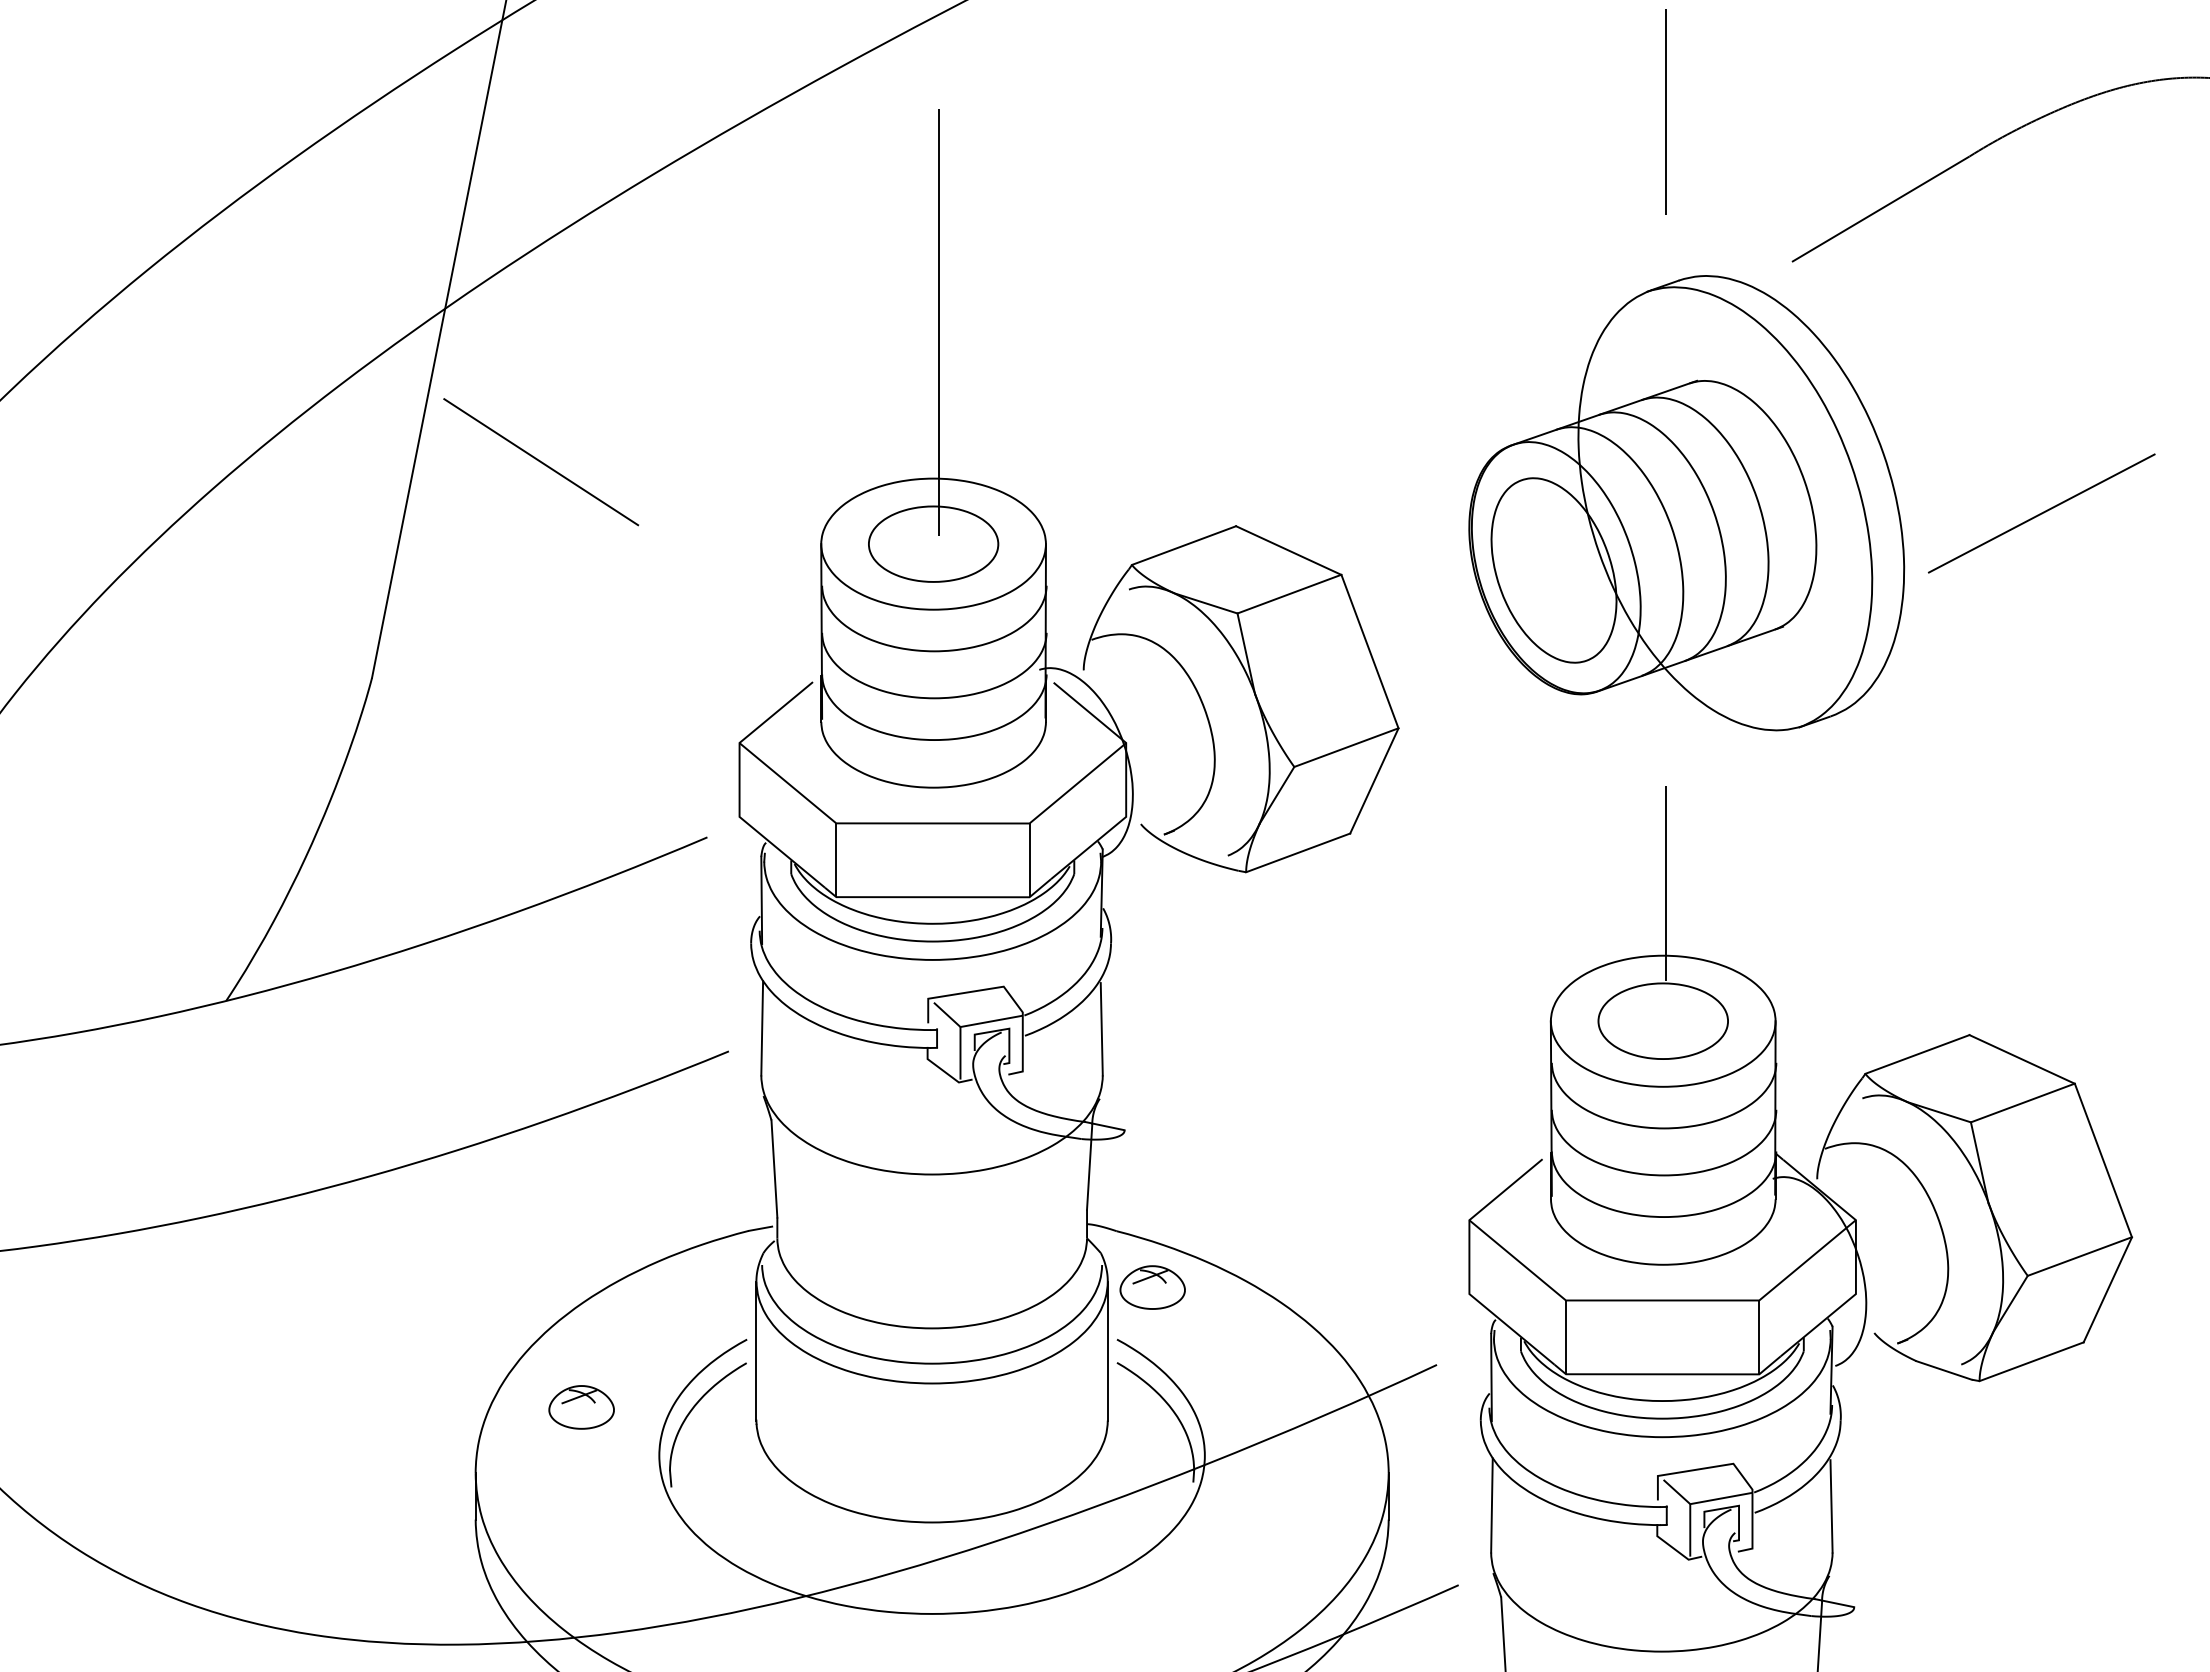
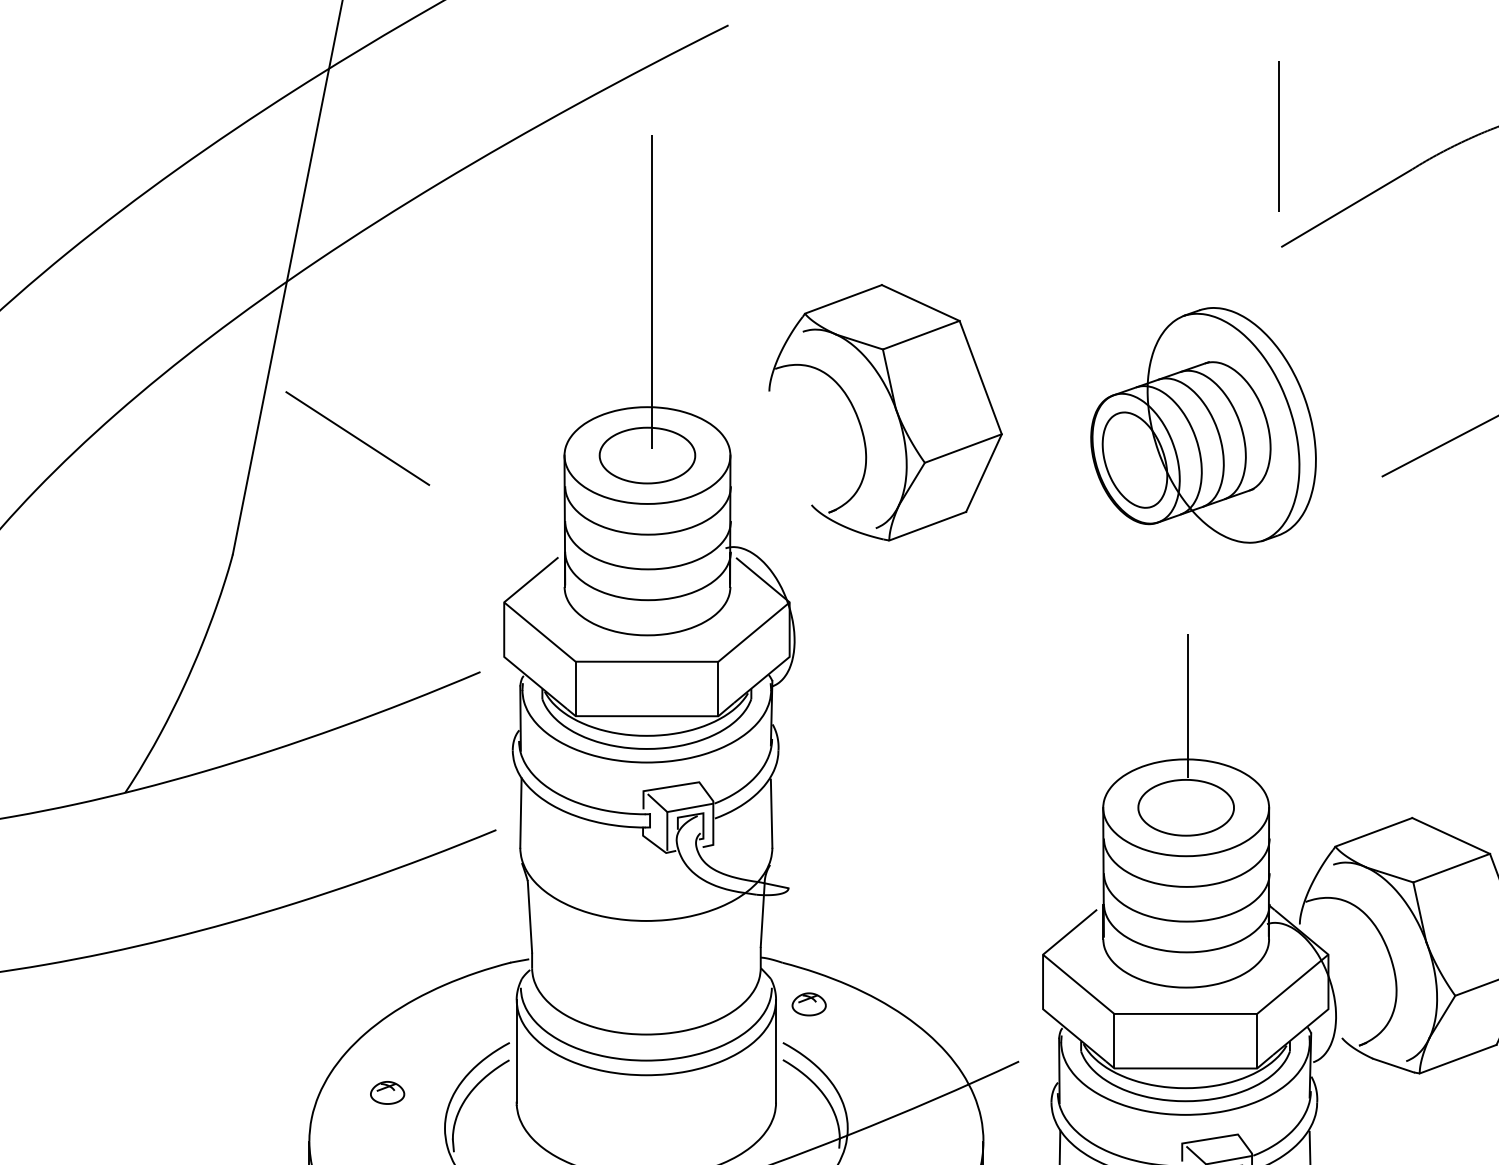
line: (1665, 111) -> (1278, 136), moved
line: (540, 462) -> (357, 438), moved
part: (1686, 503) -> (1203, 425), size x0.7
part: (1253, 693) -> (894, 408), moved
part: (1152, 1287) -> (809, 1004), size x0.7
part: (581, 1407) -> (387, 1092), size x0.7

